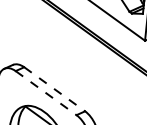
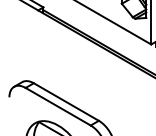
line: (54, 89) -> (66, 102), dashed -> solid
line: (46, 92) -> (58, 106), dashed -> solid

